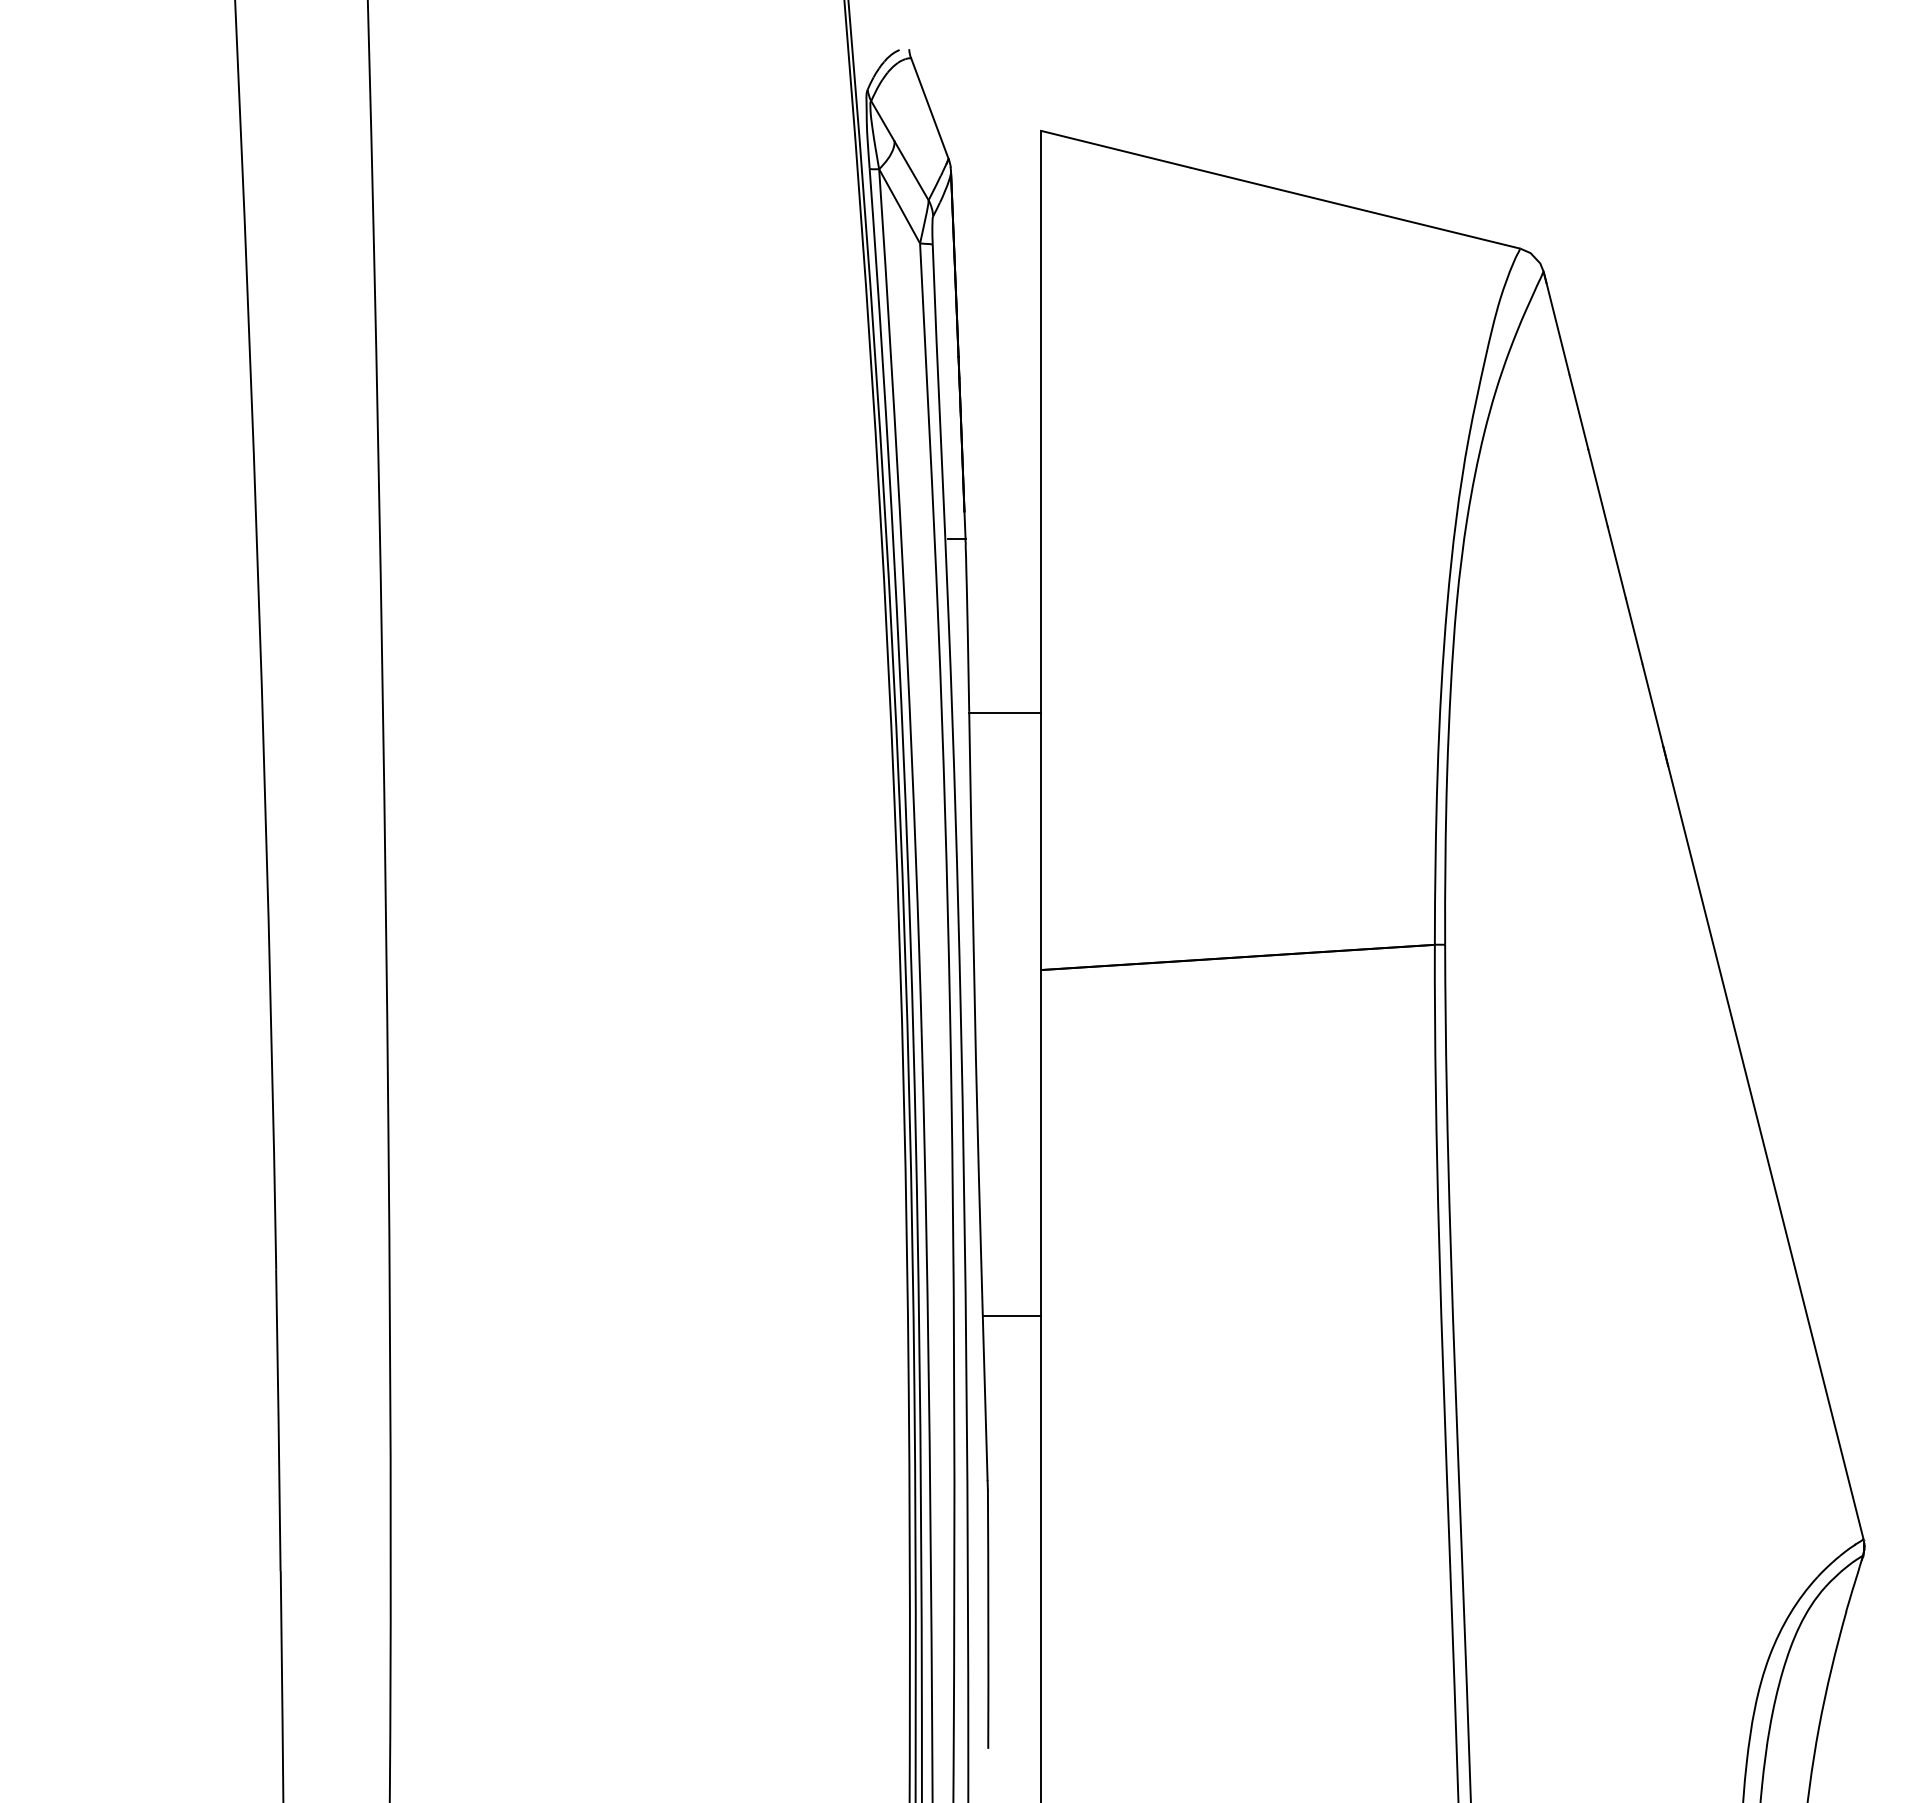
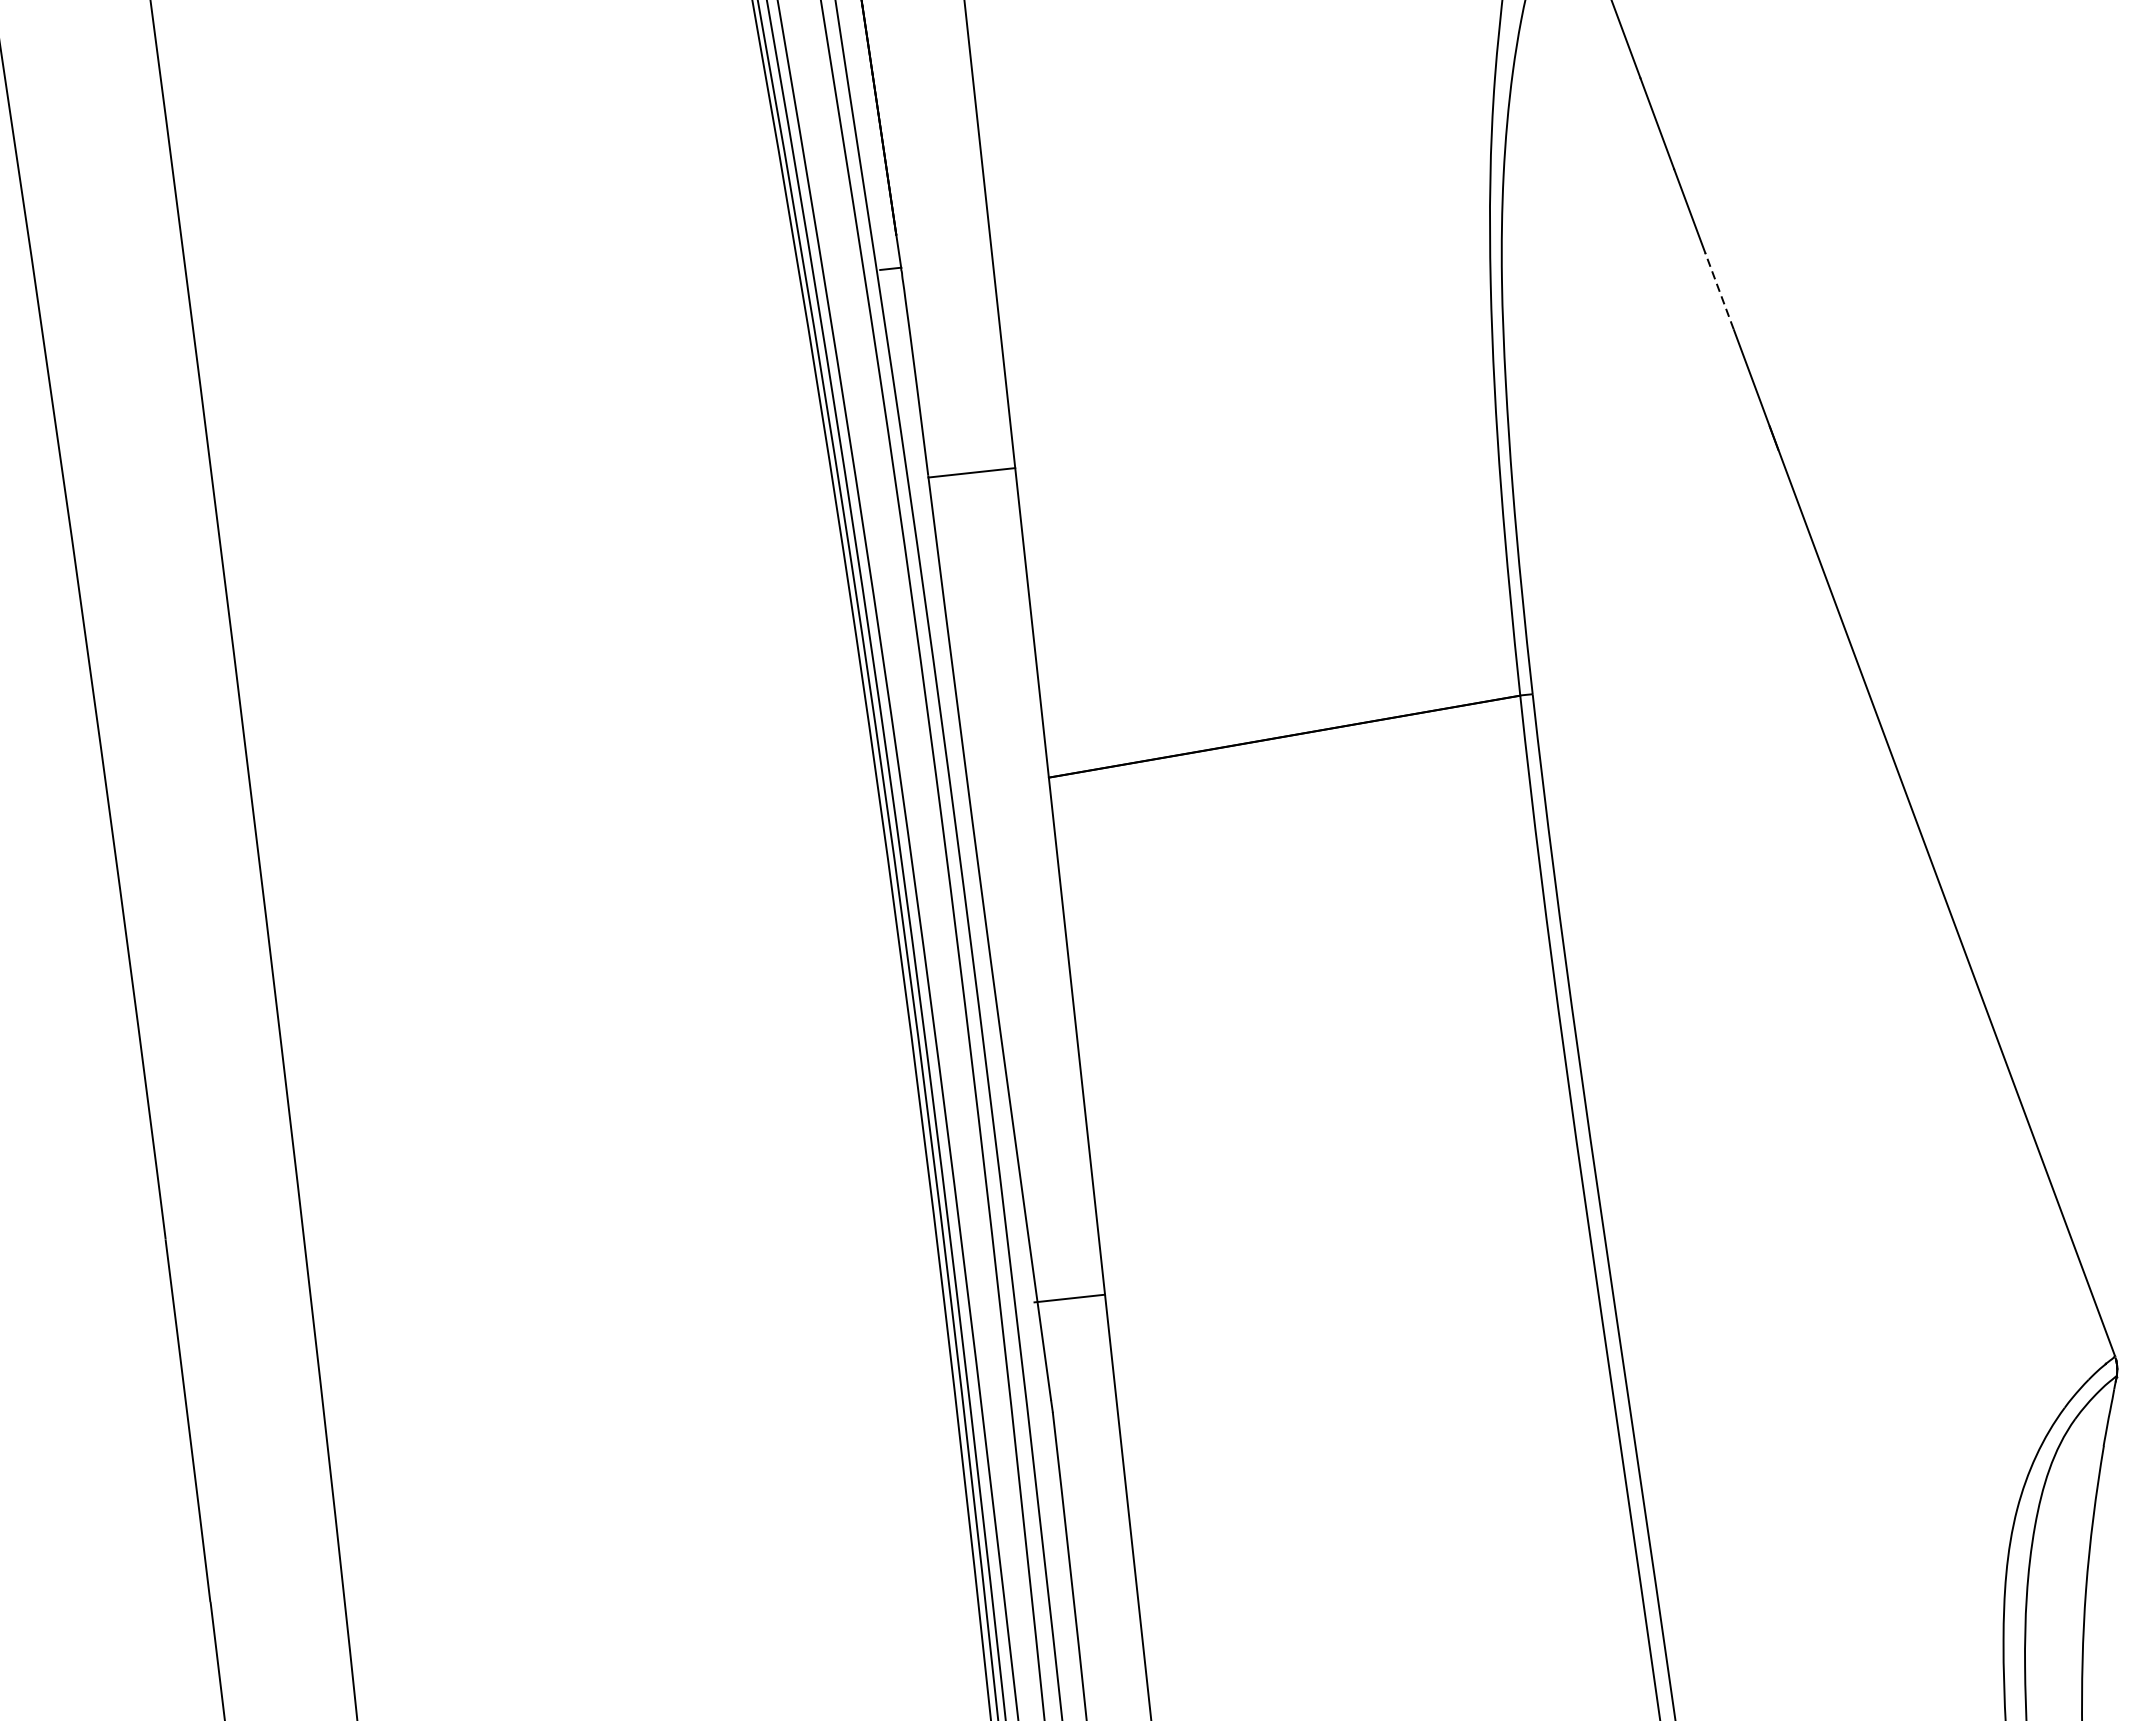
line: (1634, 631) -> (1719, 291), solid -> dashed
line: (1011, 1315) -> (1069, 1298), moved

